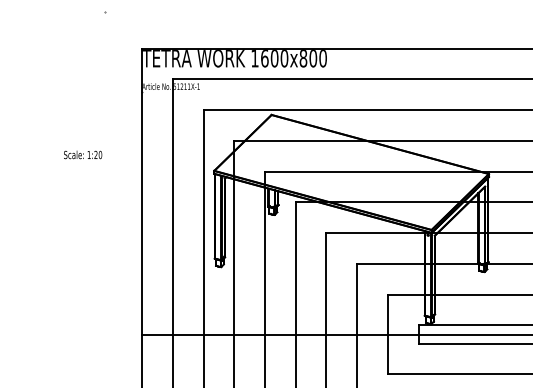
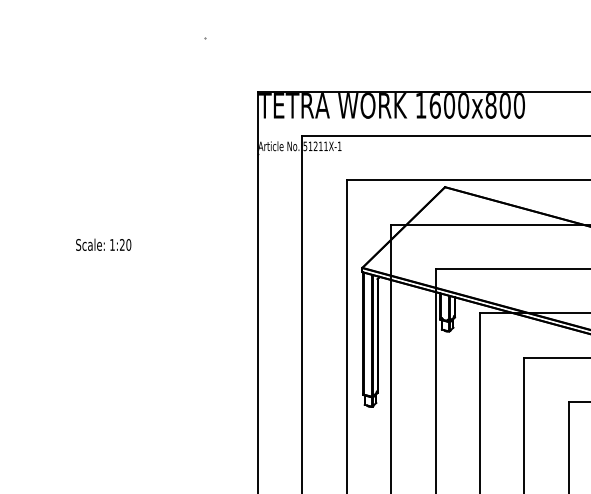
text: (83, 154) -> (104, 244), moved

